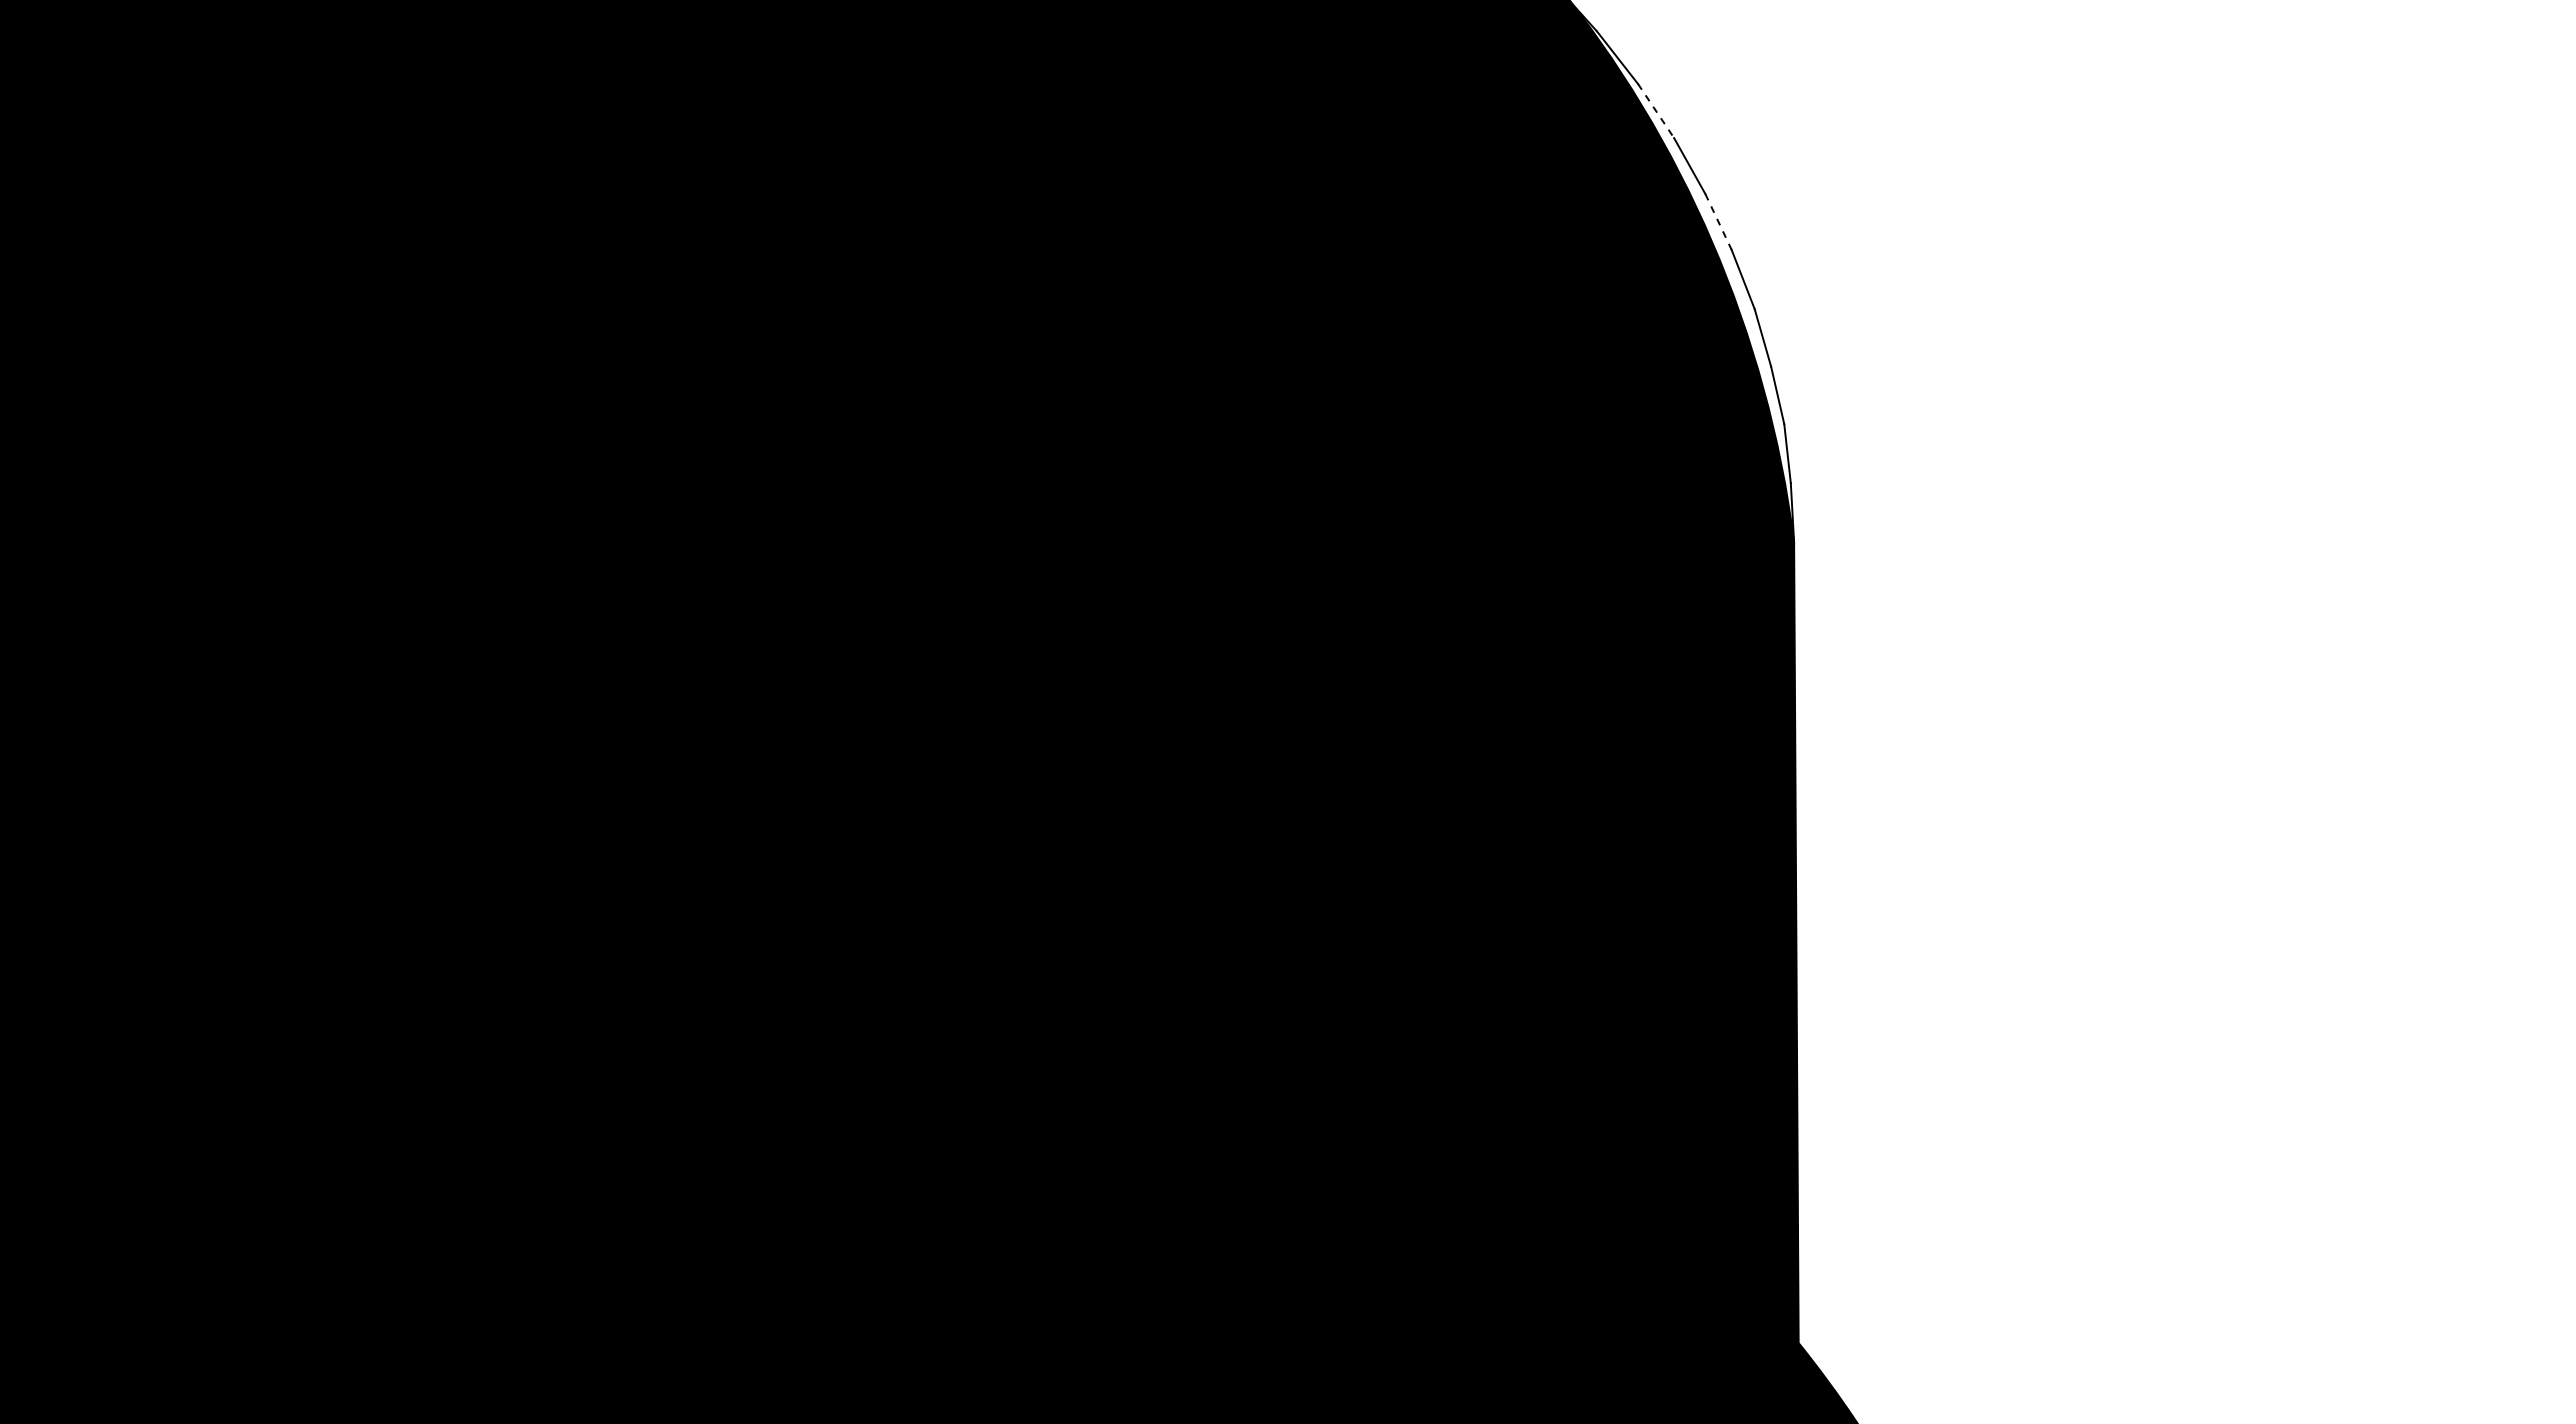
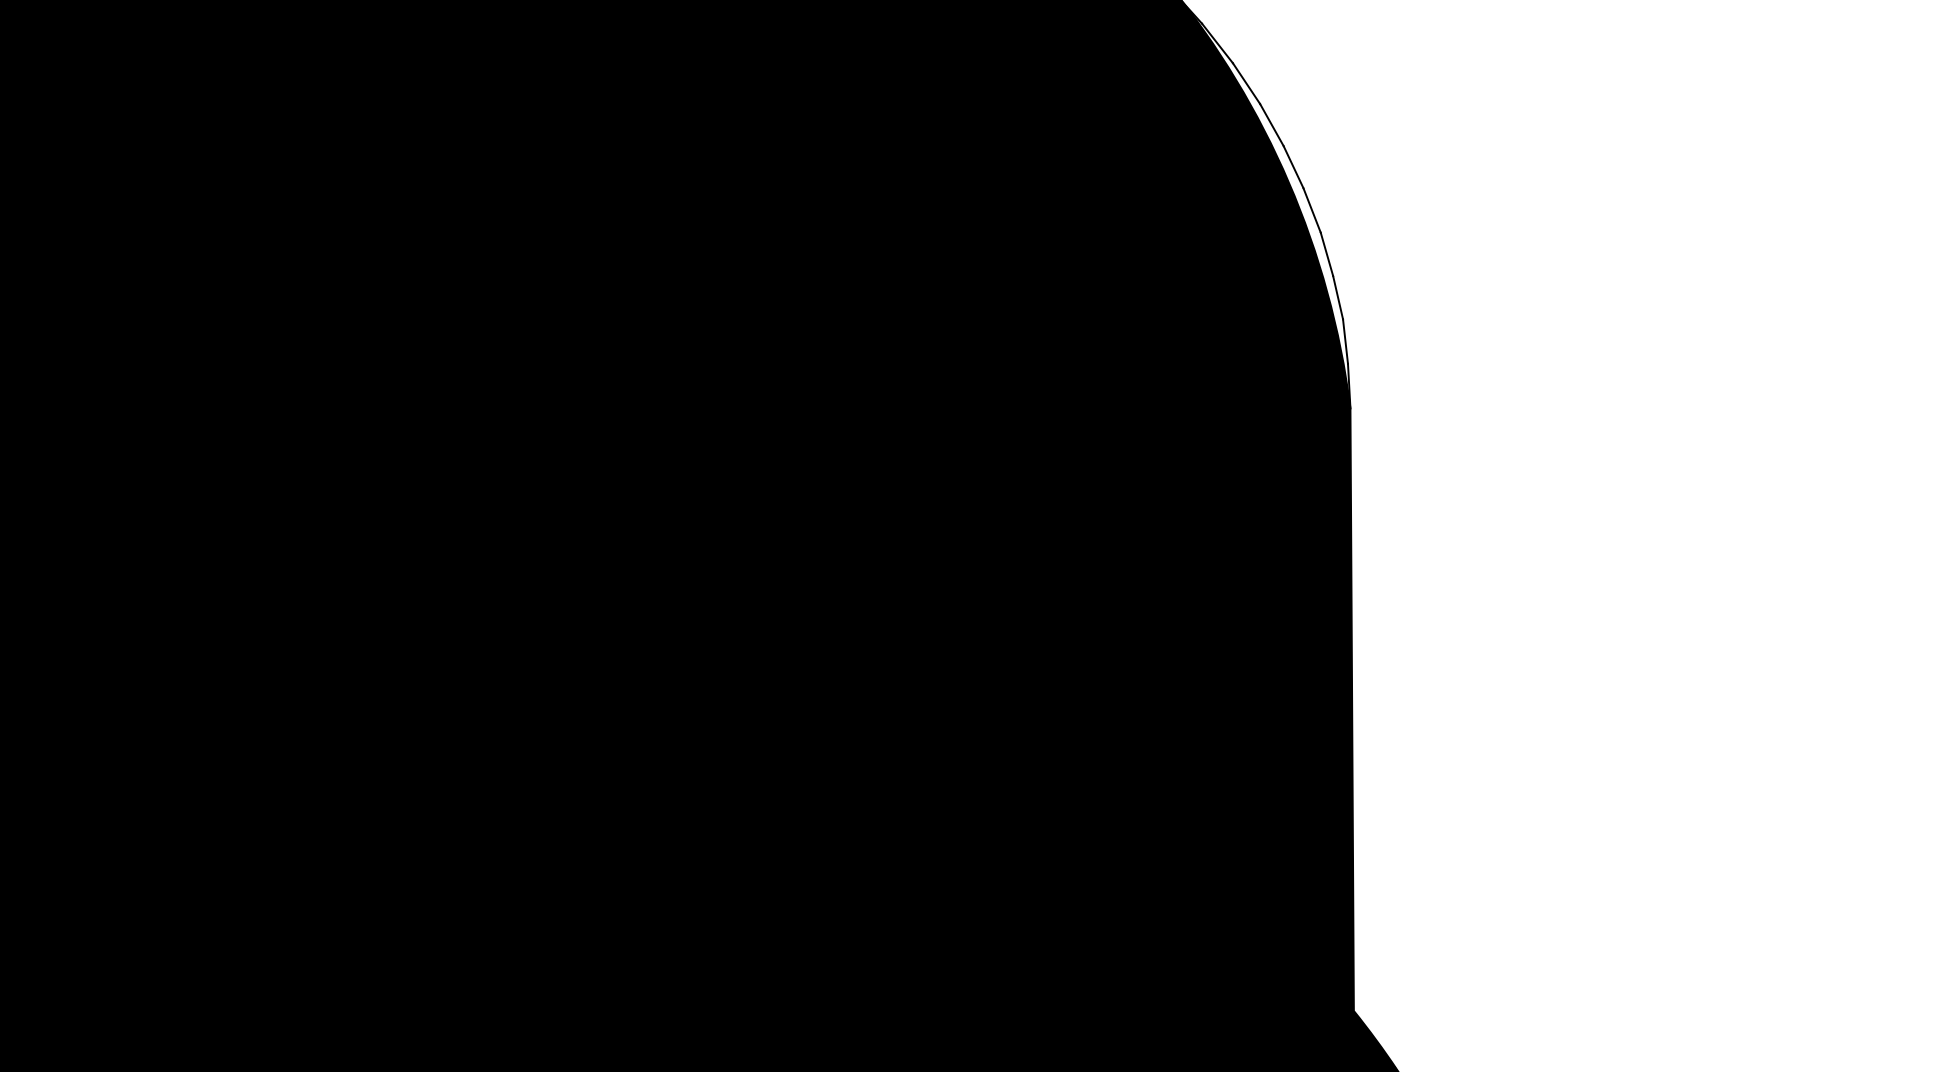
line: (1656, 110) -> (1246, 83), dashed -> solid
line: (1718, 221) -> (1293, 166), dashed -> solid

